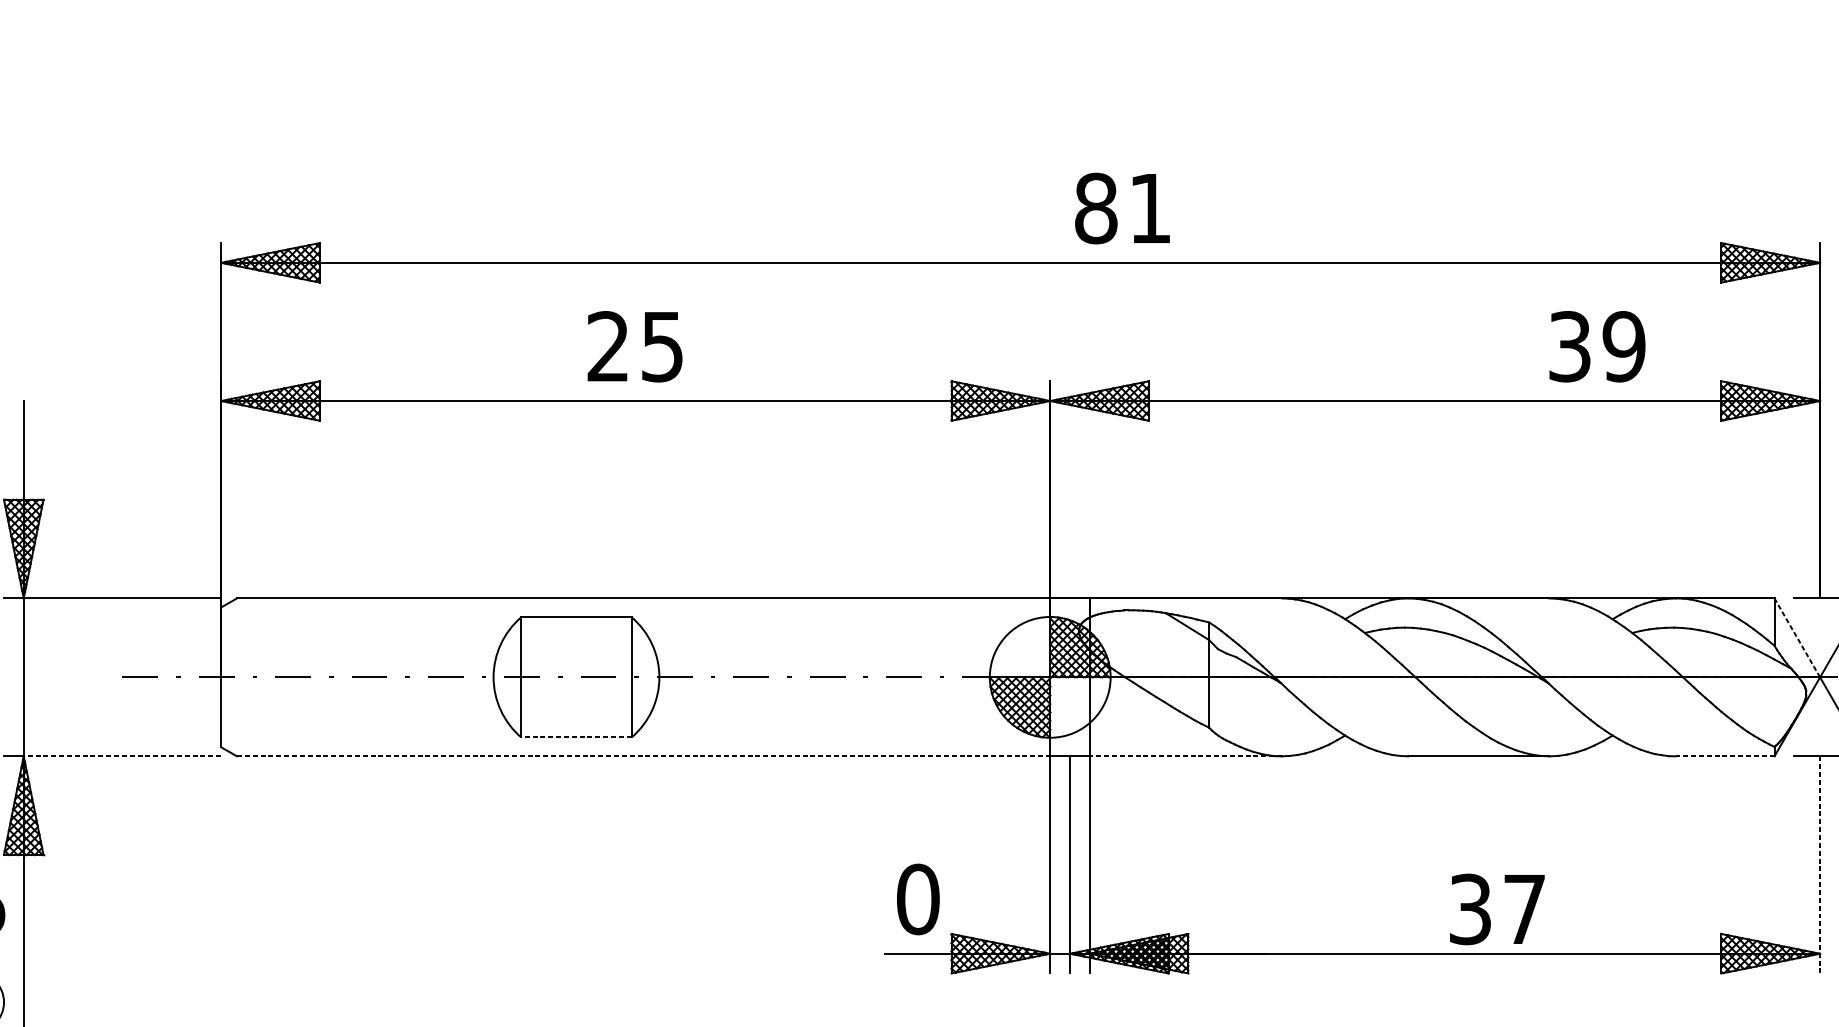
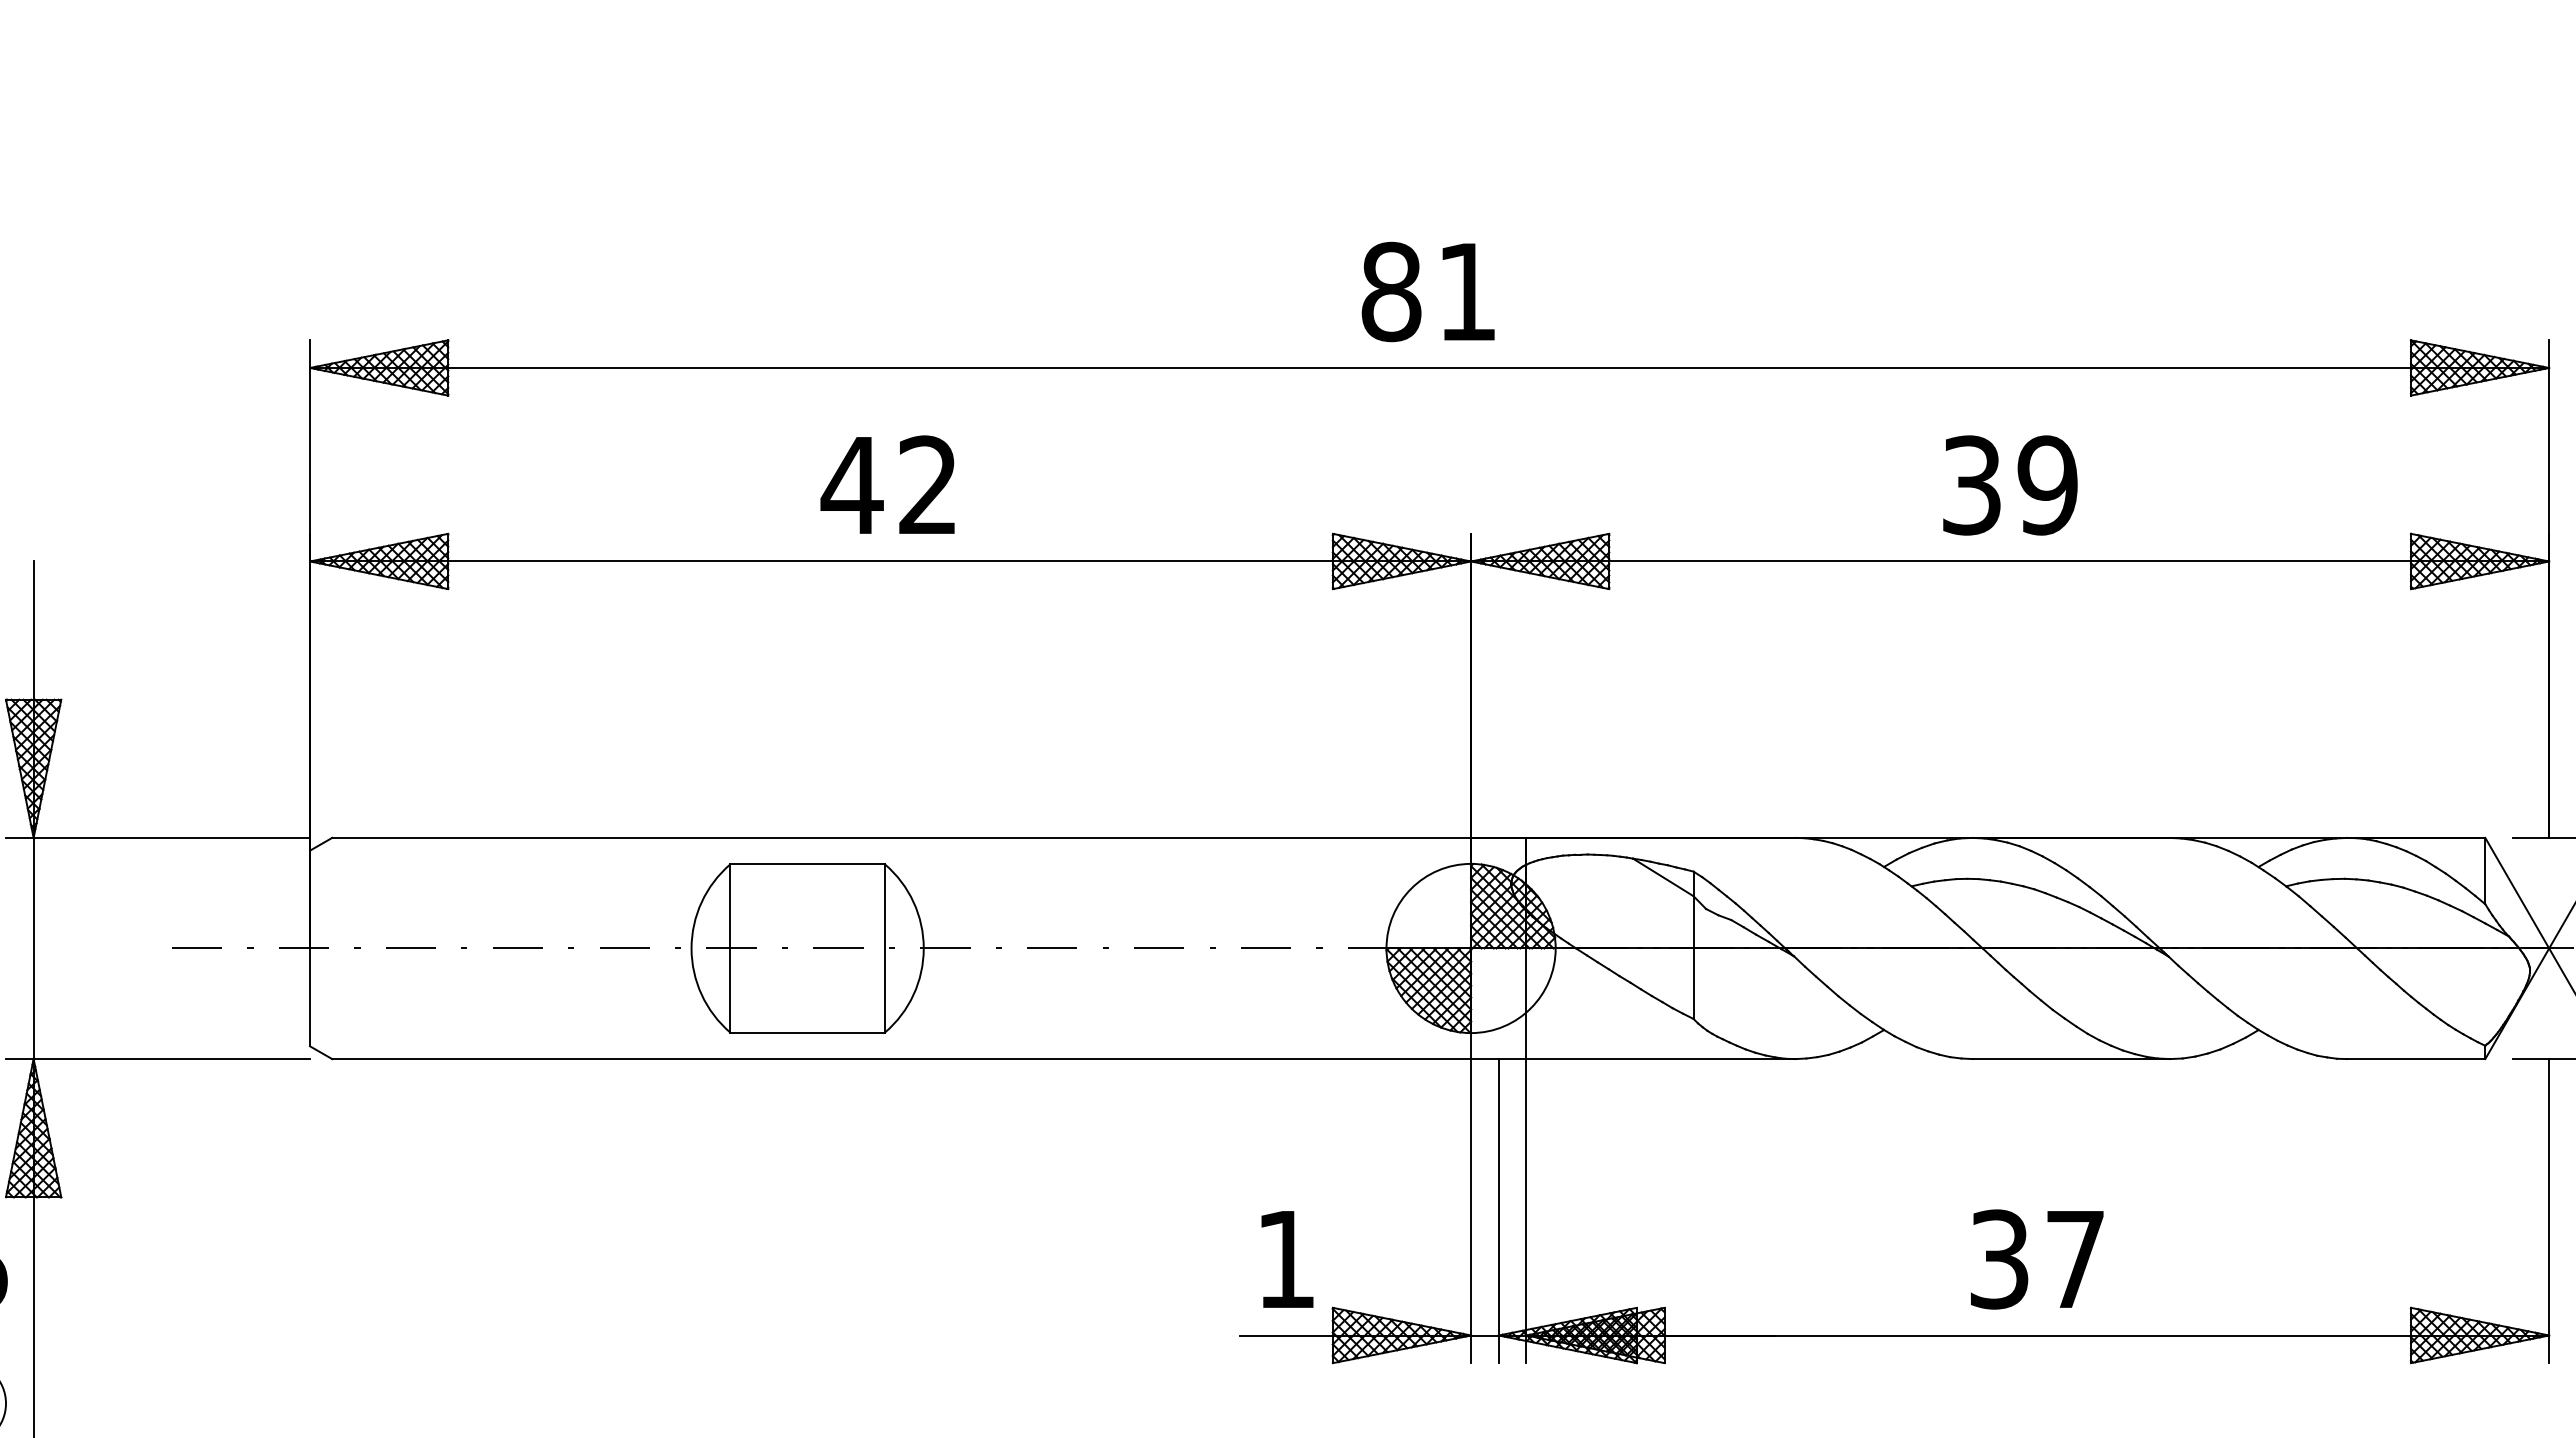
text: (1121, 208) -> (1427, 291), moved
text: (634, 346) -> (888, 485), 25 -> 42
text: (1597, 346) -> (2010, 485), moved
line: (1797, 638) -> (2517, 893), dashed -> solid
line: (576, 737) -> (807, 1032), dashed -> solid
line: (122, 756) -> (171, 1059), dashed -> solid
line: (644, 756) -> (902, 1059), dashed -> solid
line: (1186, 756) -> (1661, 1059), dashed -> solid
line: (1724, 756) -> (2415, 1059), dashed -> solid
line: (1820, 864) -> (2549, 1210), dashed -> solid
text: (918, 899) -> (1286, 1259), 0 -> 1
text: (1497, 909) -> (2037, 1259), moved

